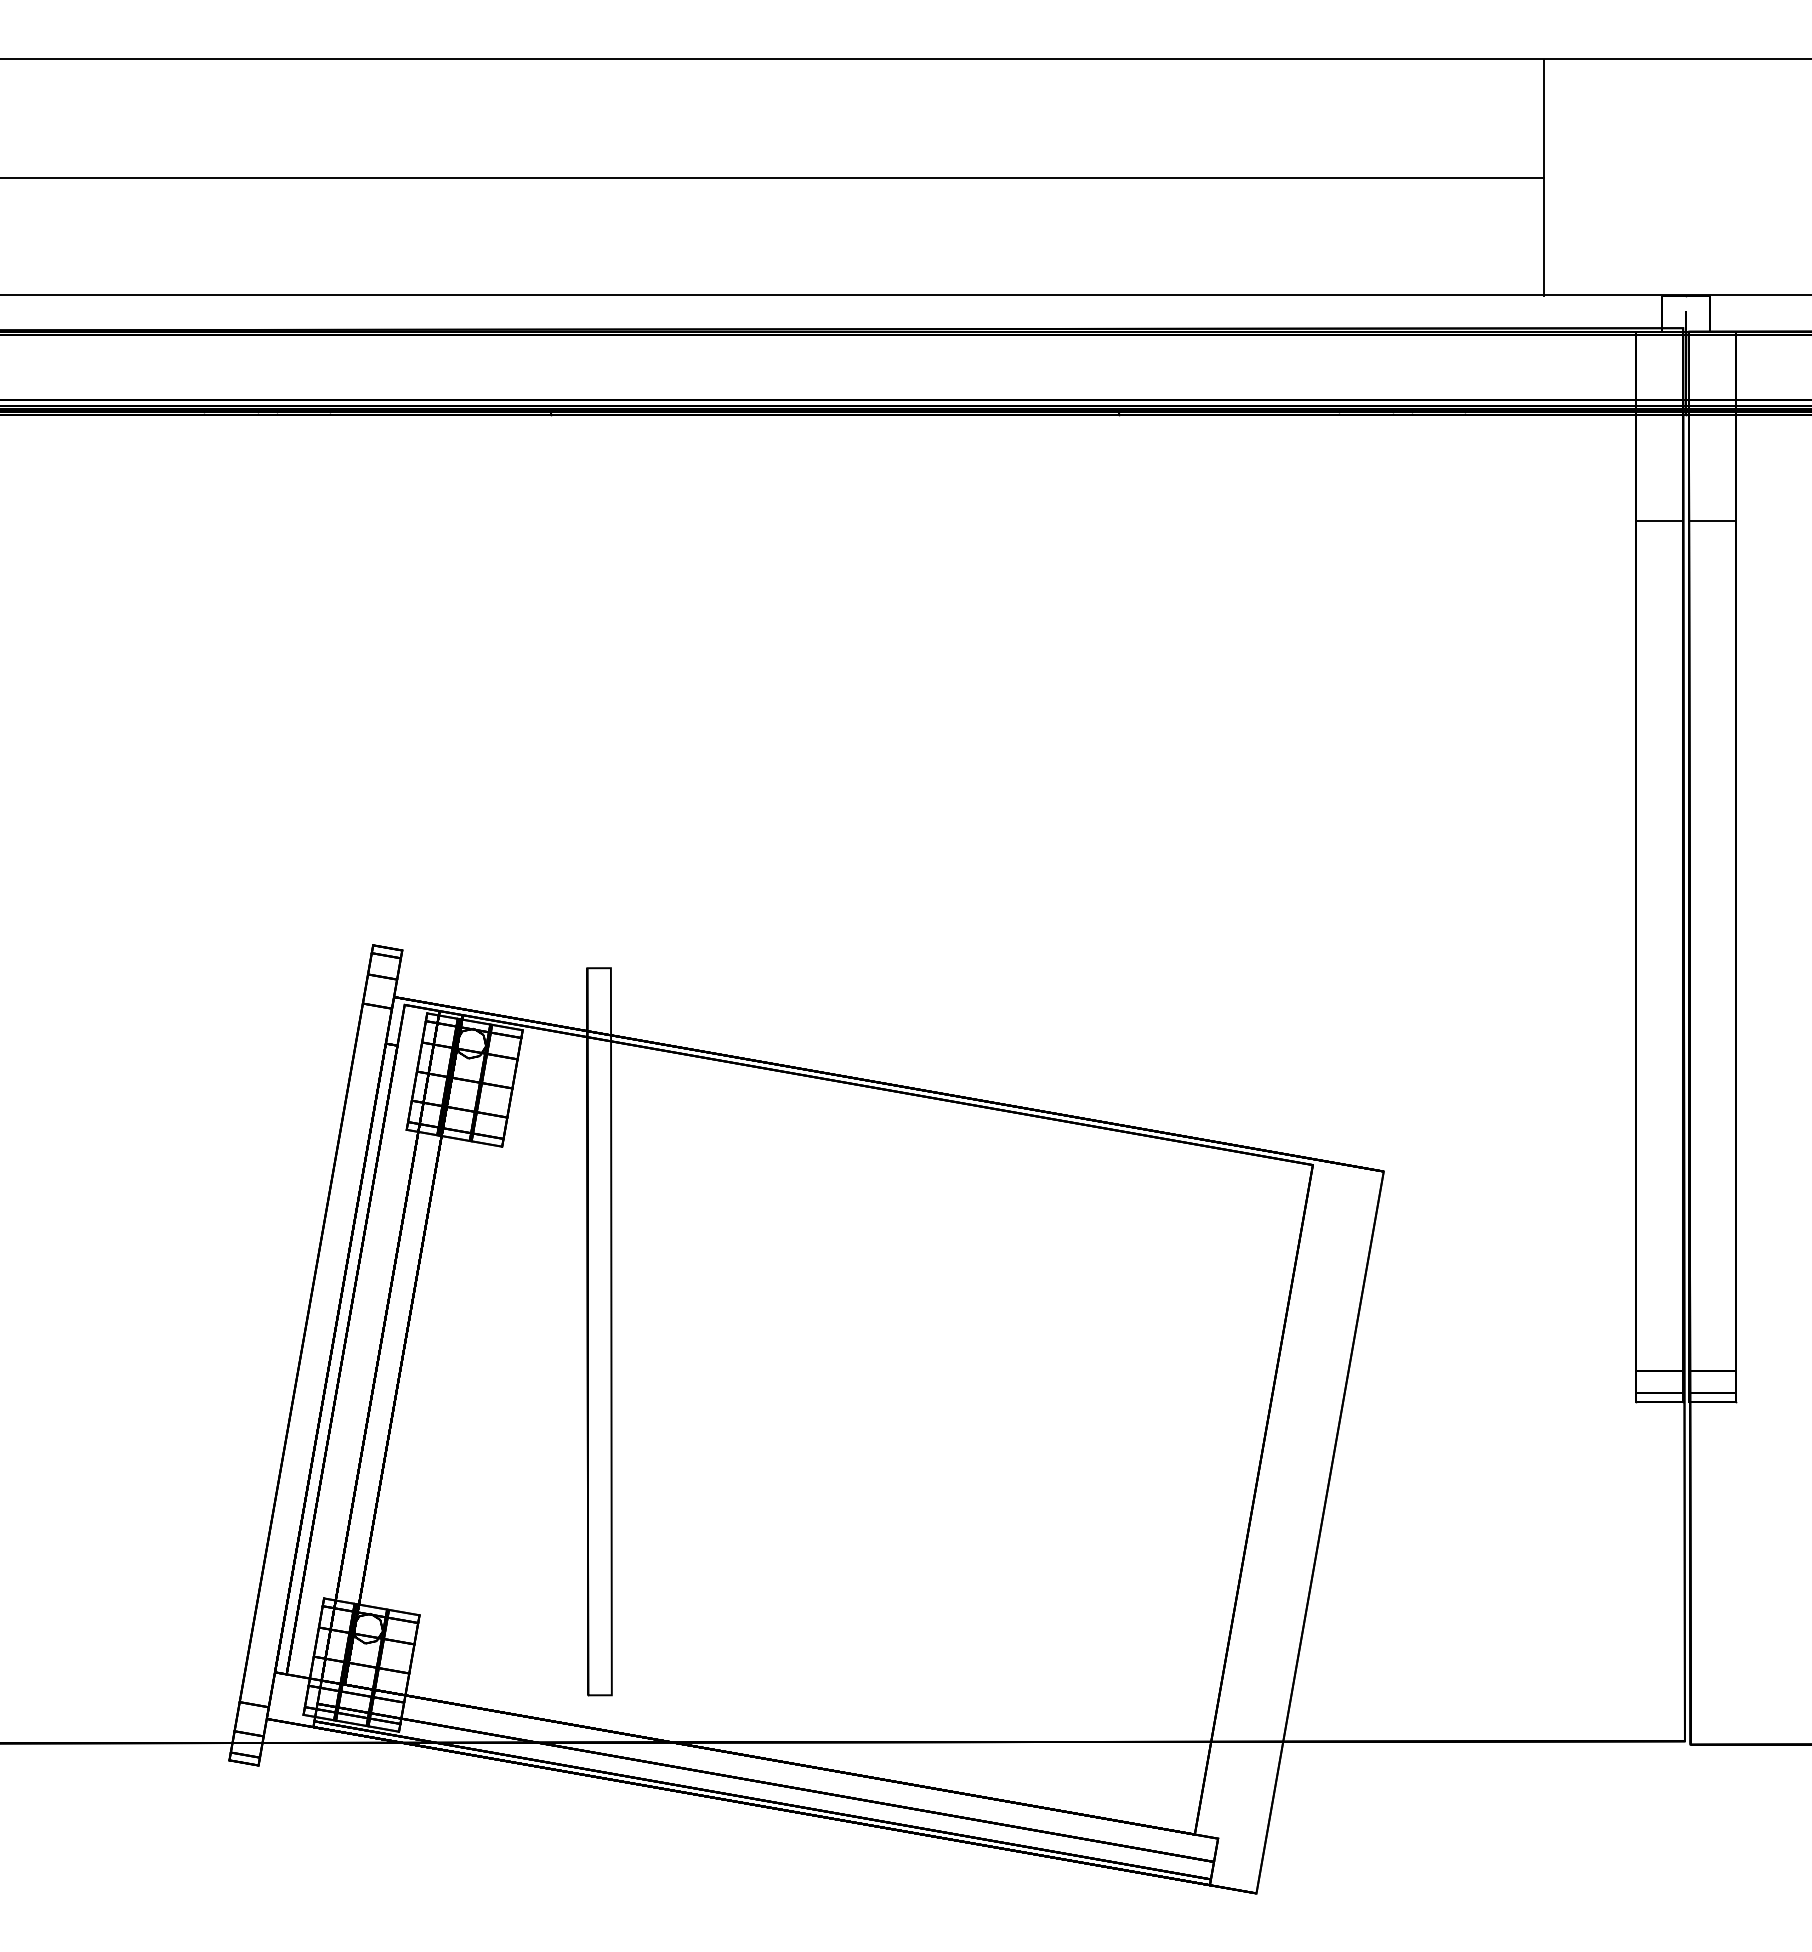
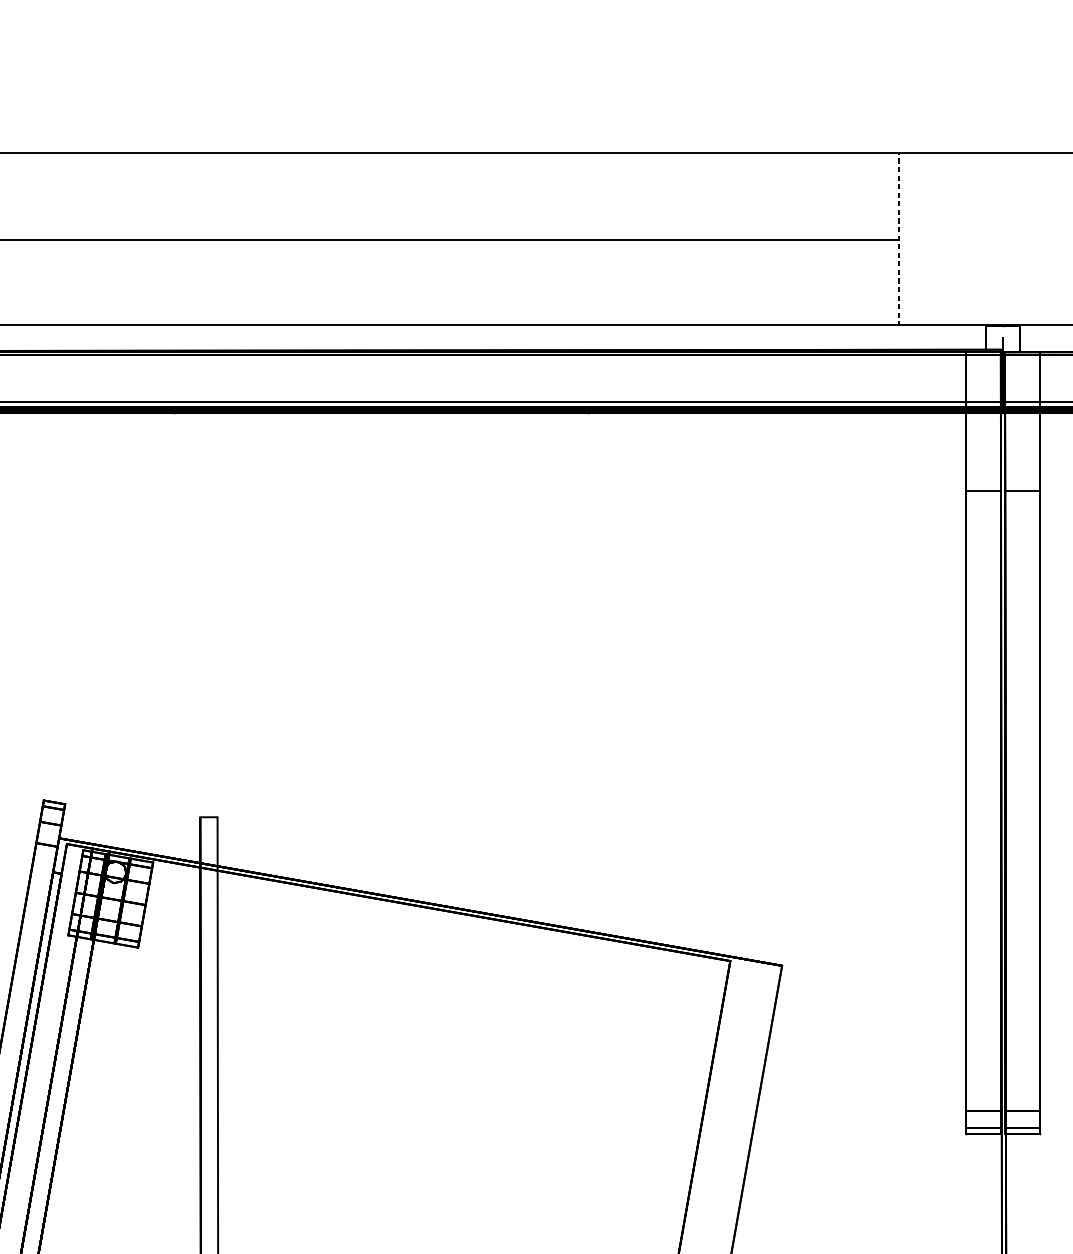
line: (1544, 177) -> (899, 239), solid -> dashed

